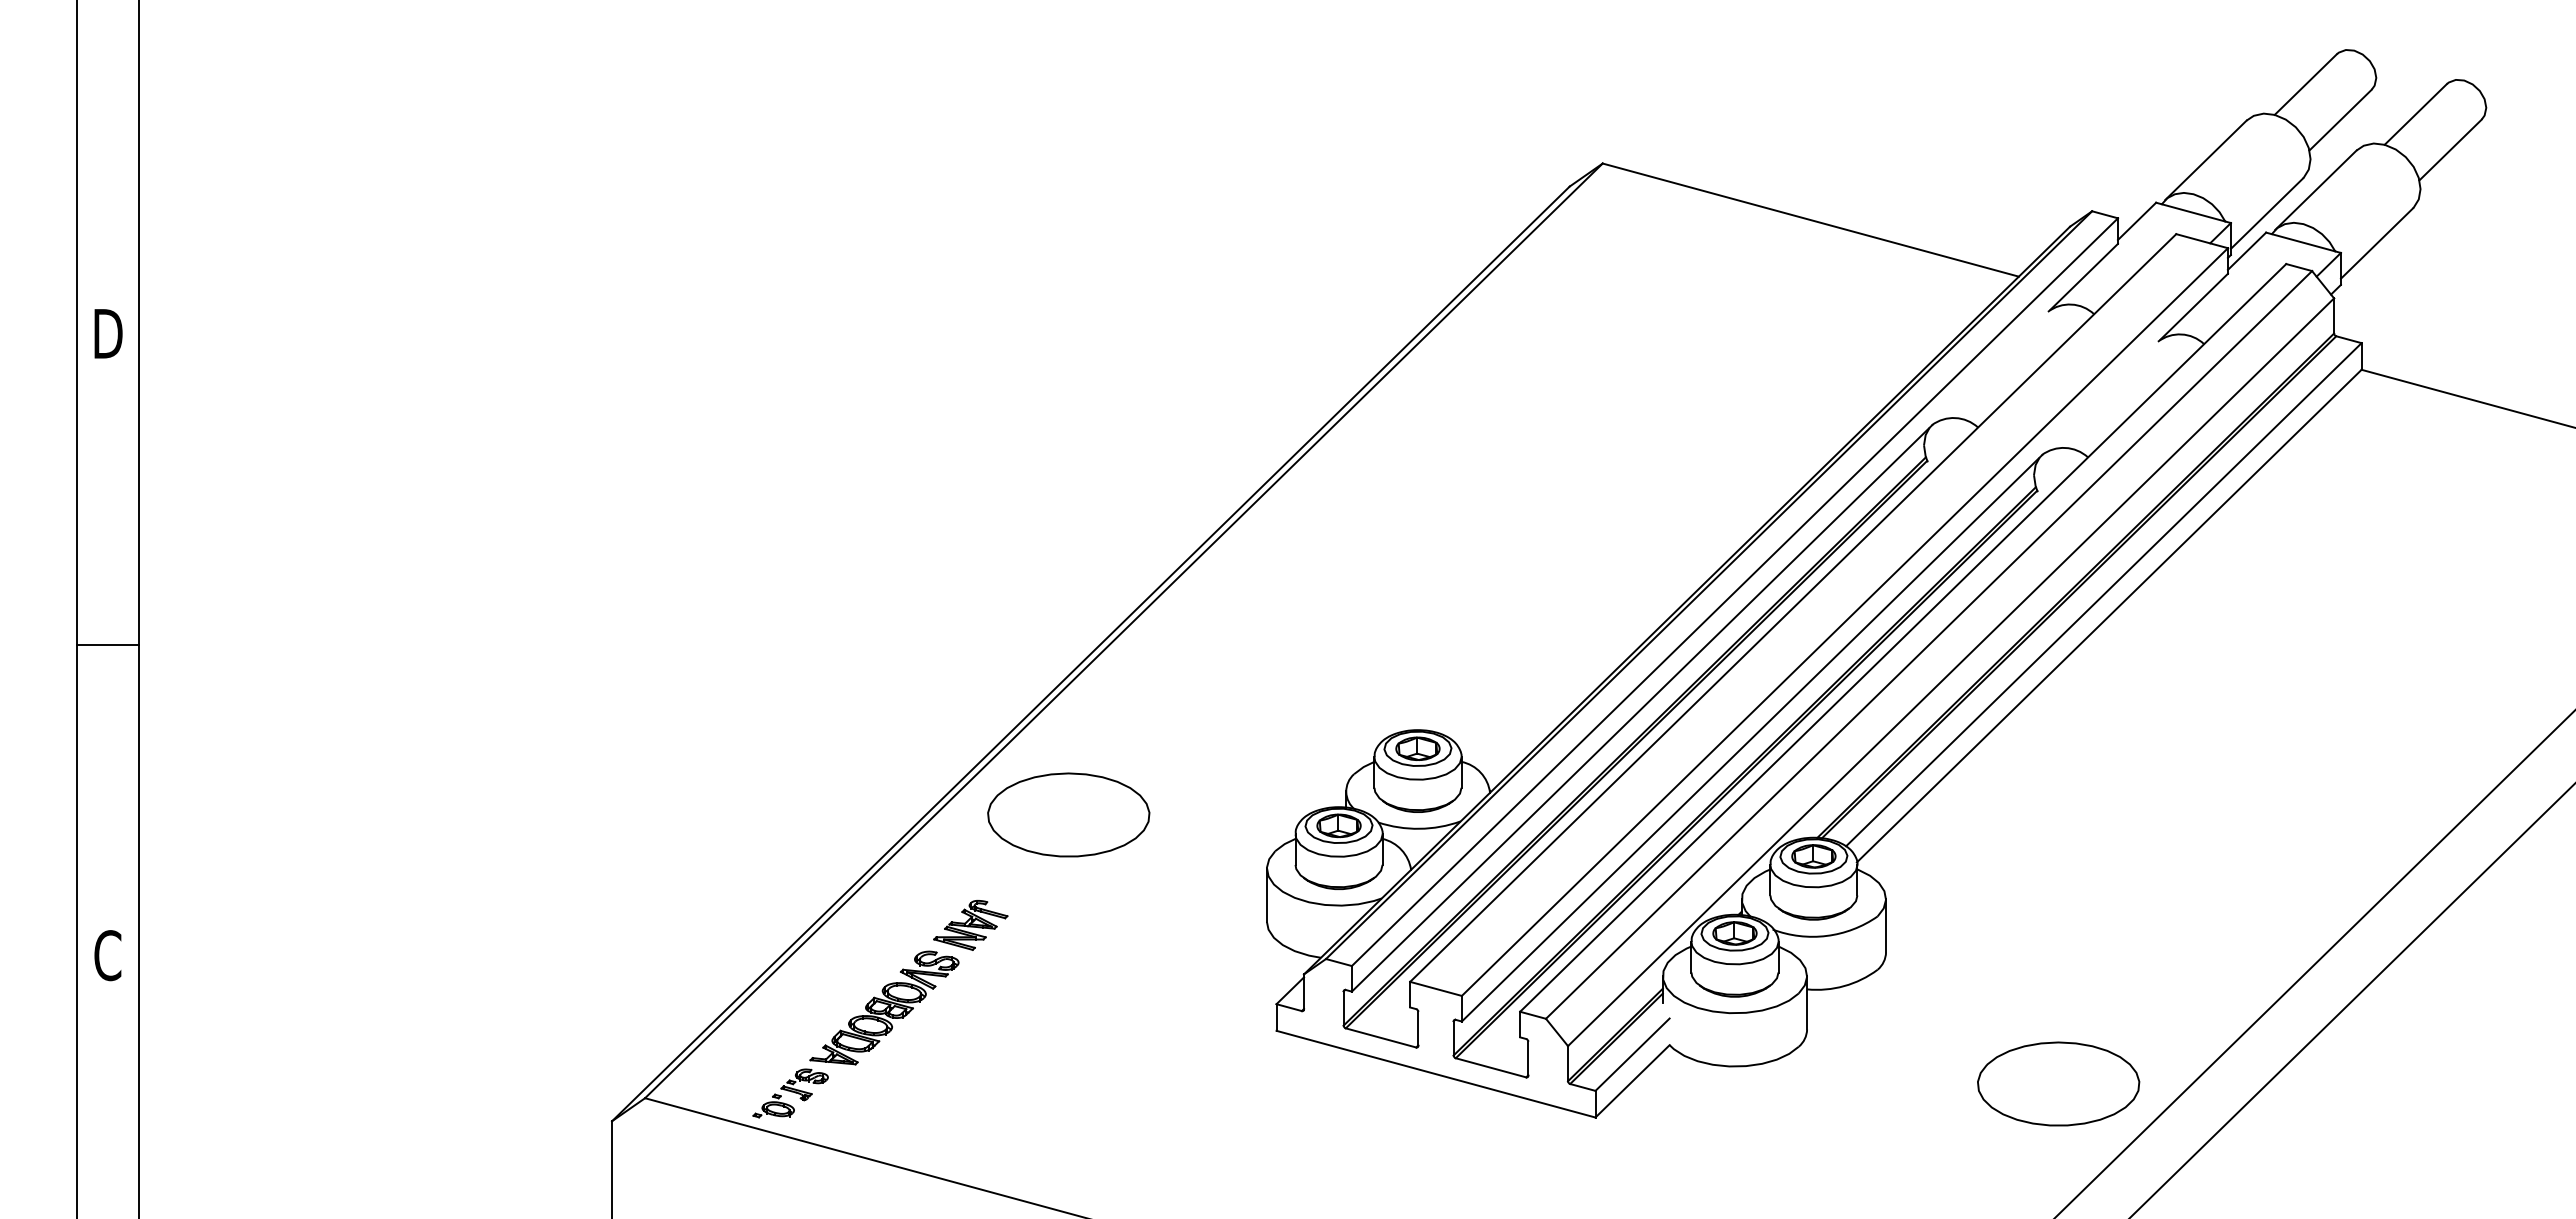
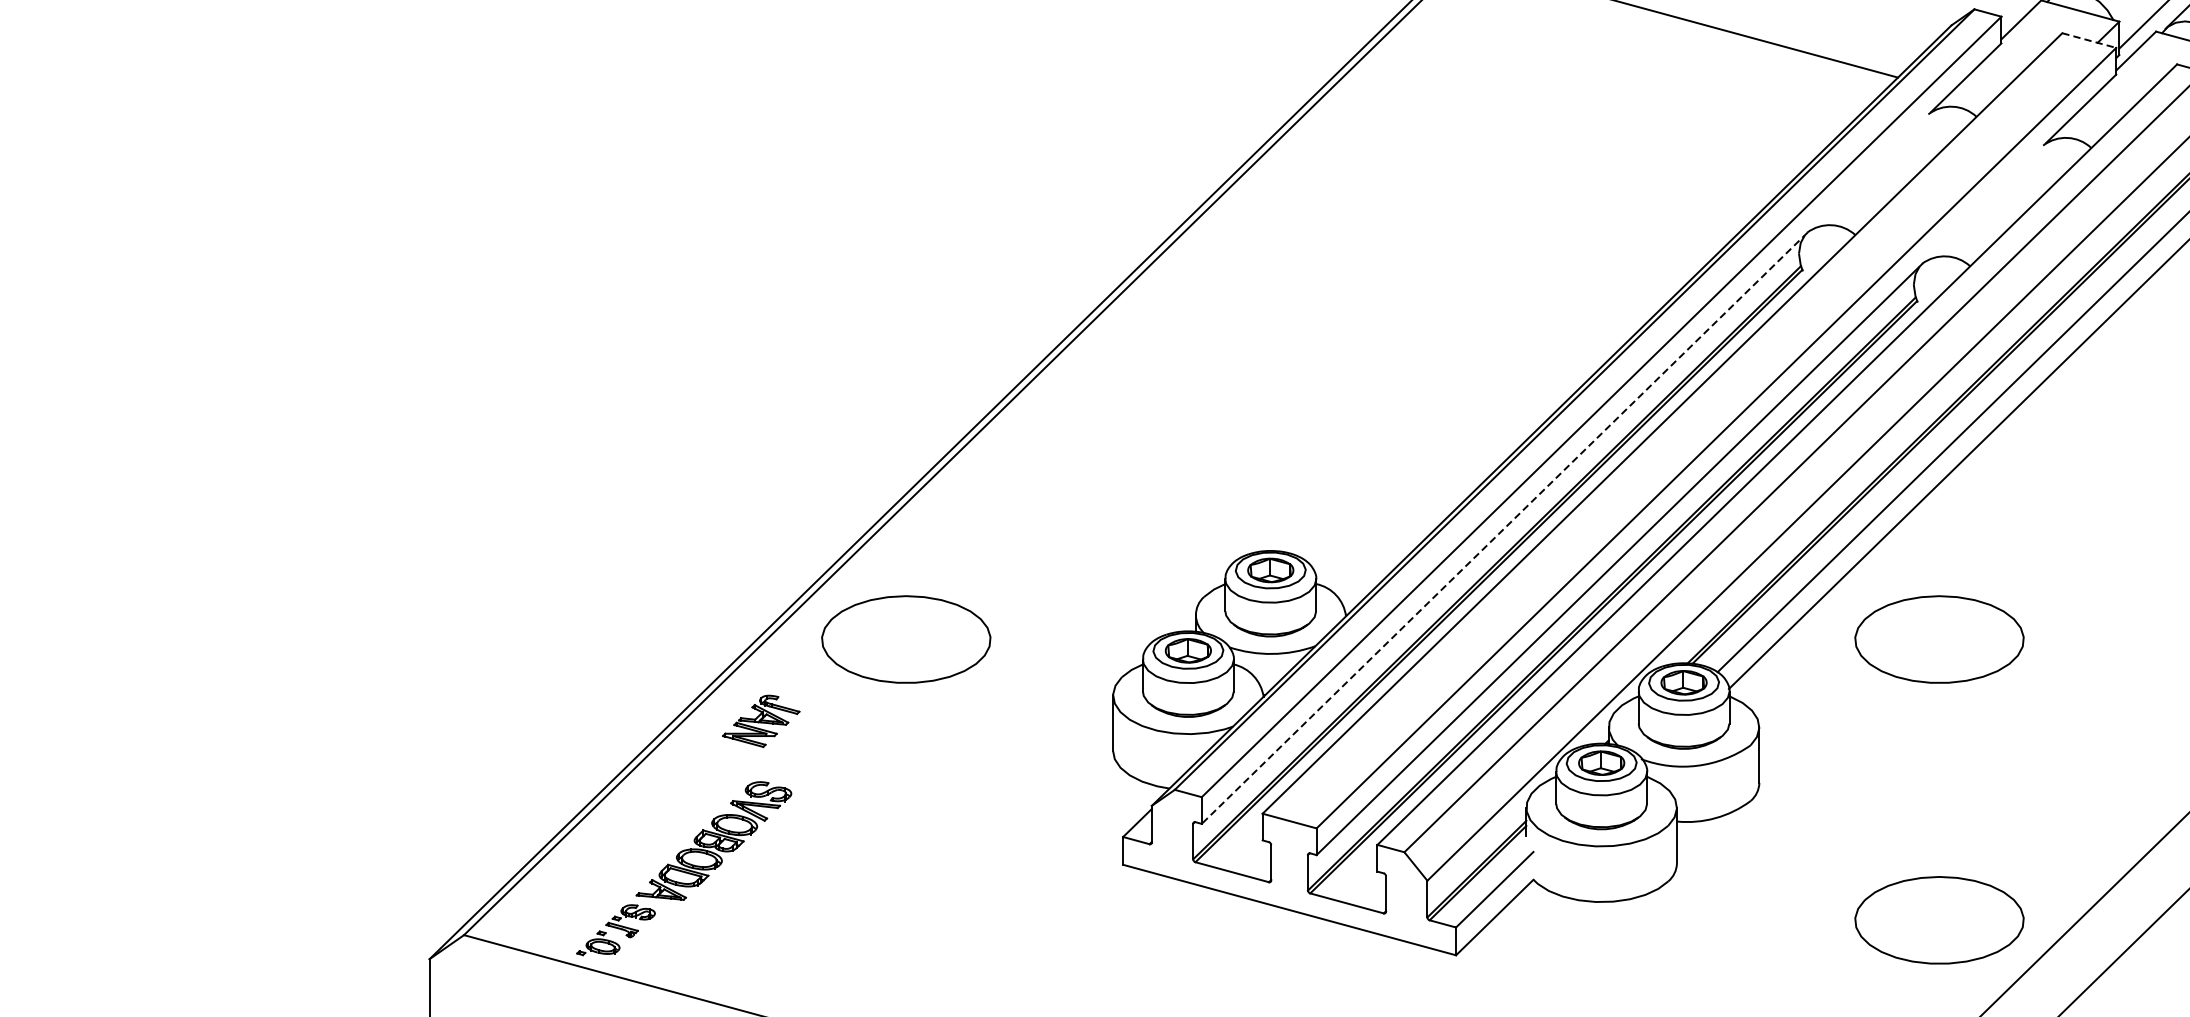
line: (2202, 241) -> (2089, 40), solid -> dashed
line: (1642, 708) -> (1505, 528), solid -> dashed
part: (2058, 814) -> (1939, 639), added
part: (970, 925) -> (760, 721), moved

